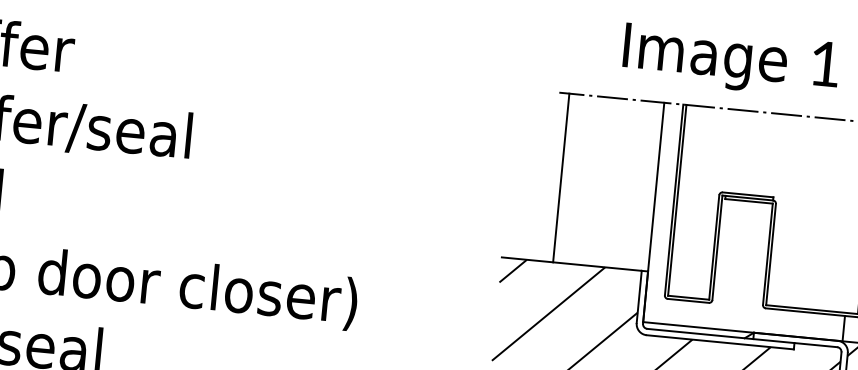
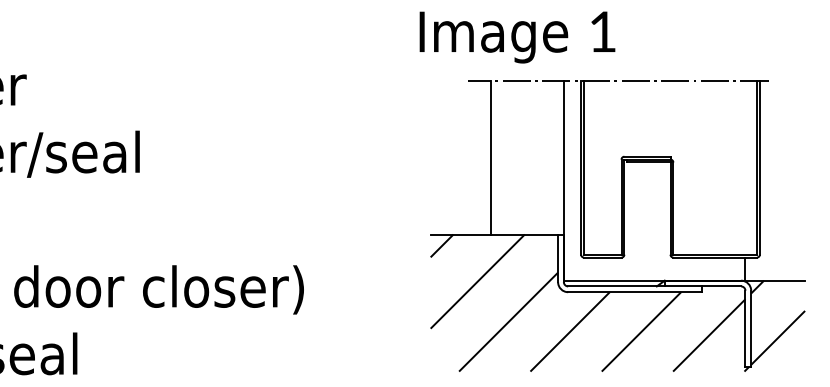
text: (731, 61) -> (517, 37), moved
line: (561, 177) -> (491, 157), moved

